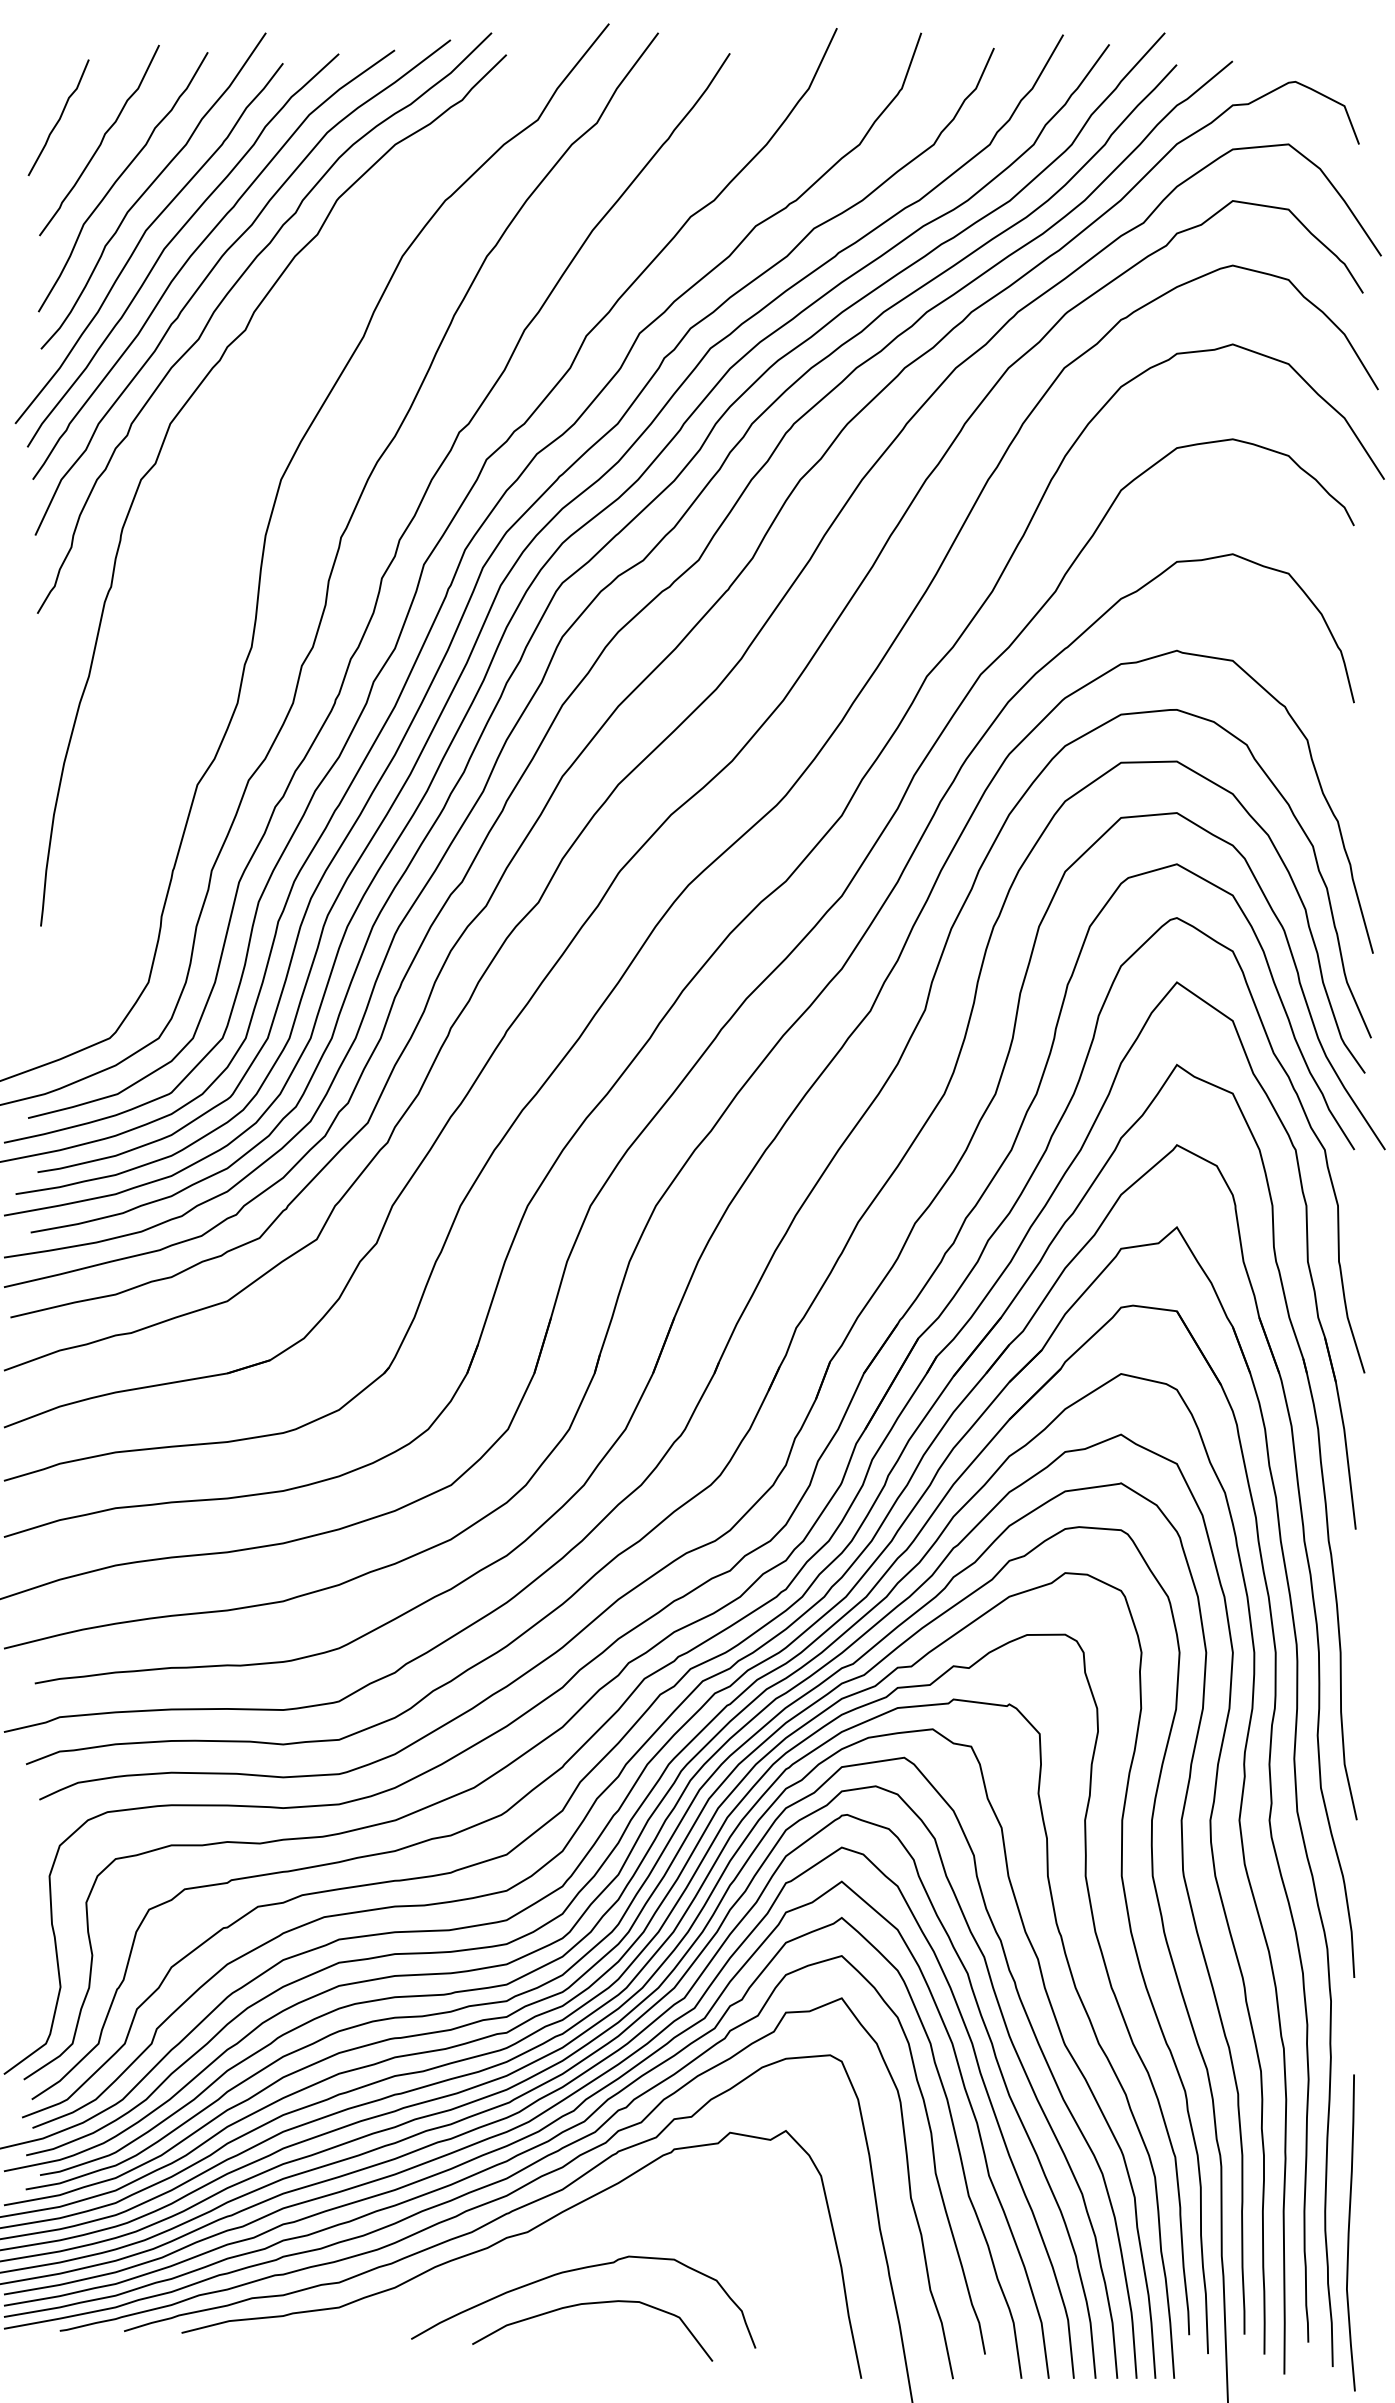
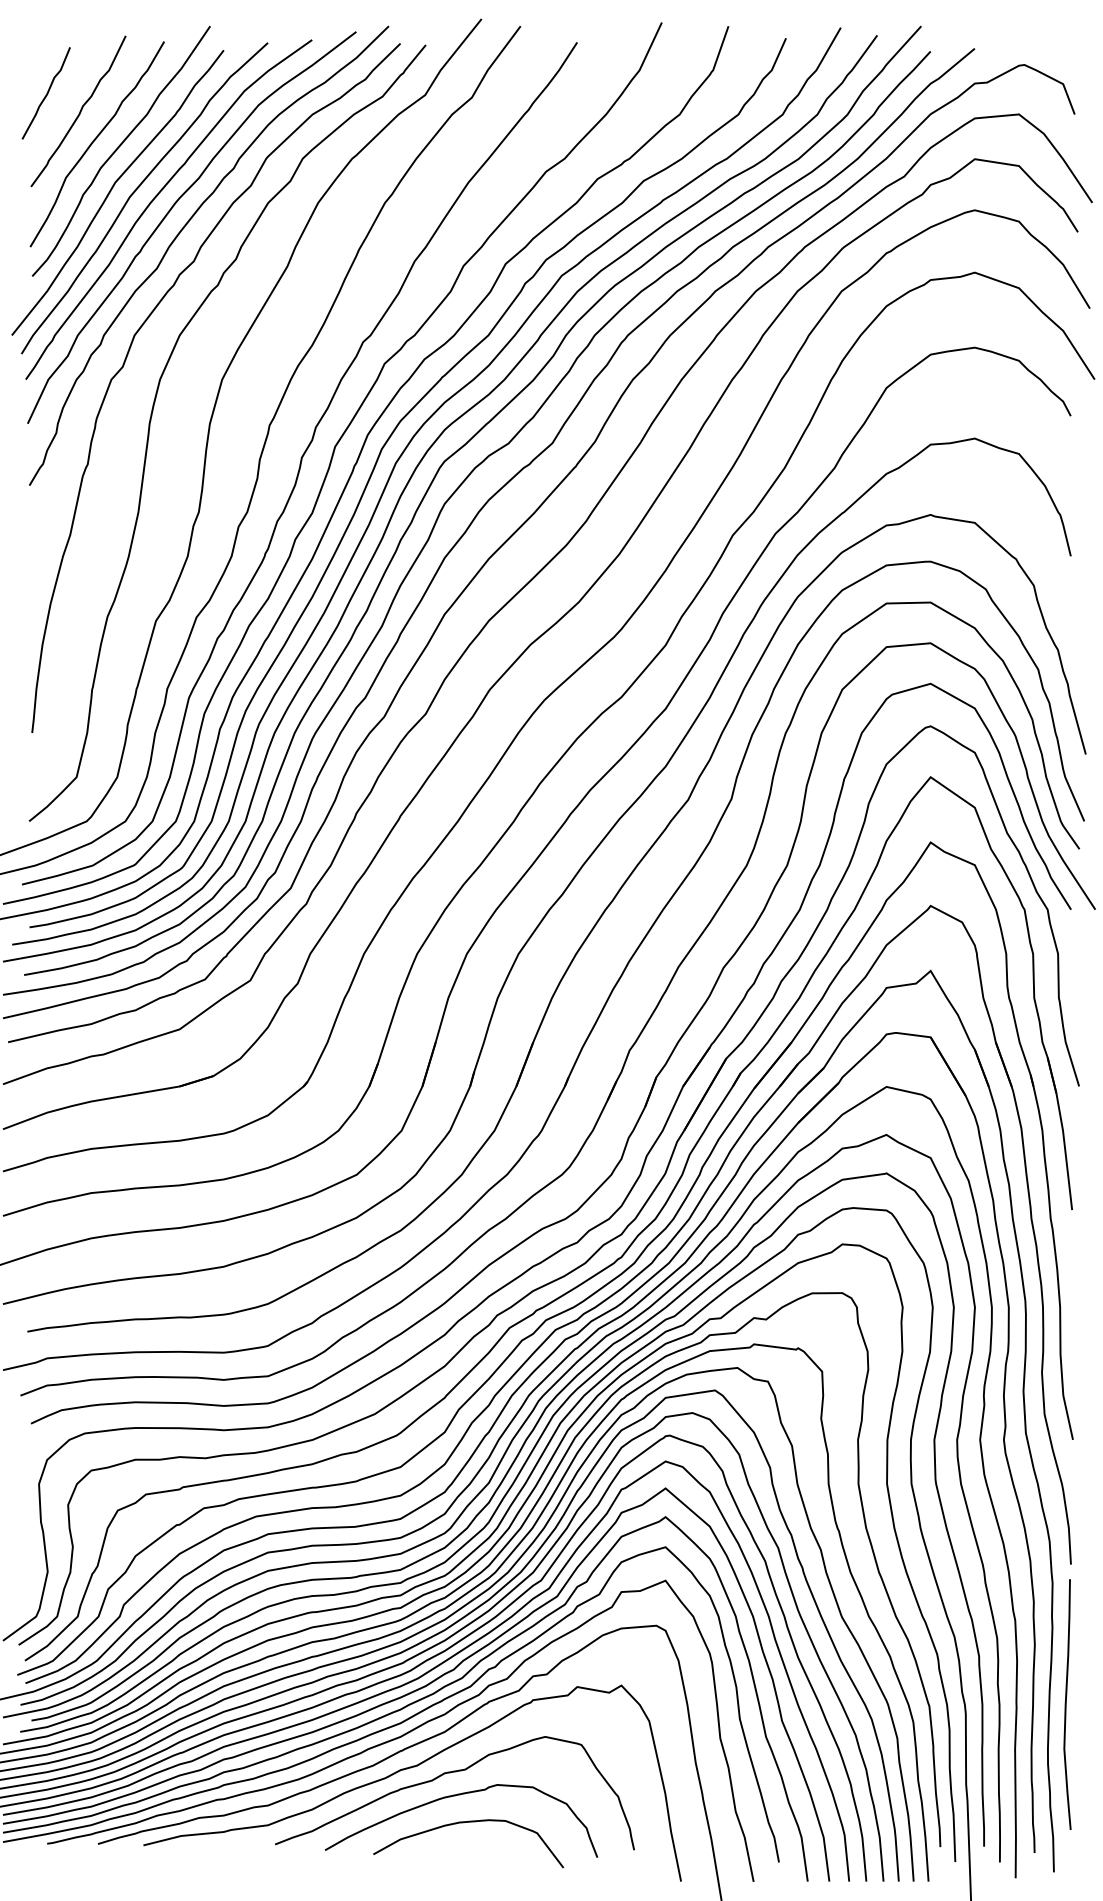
curve: (193, 522) -> (152, 413), added
curve: (1349, 2232) -> (1066, 1704), moved
curve: (571, 2241) -> (451, 1773), added

